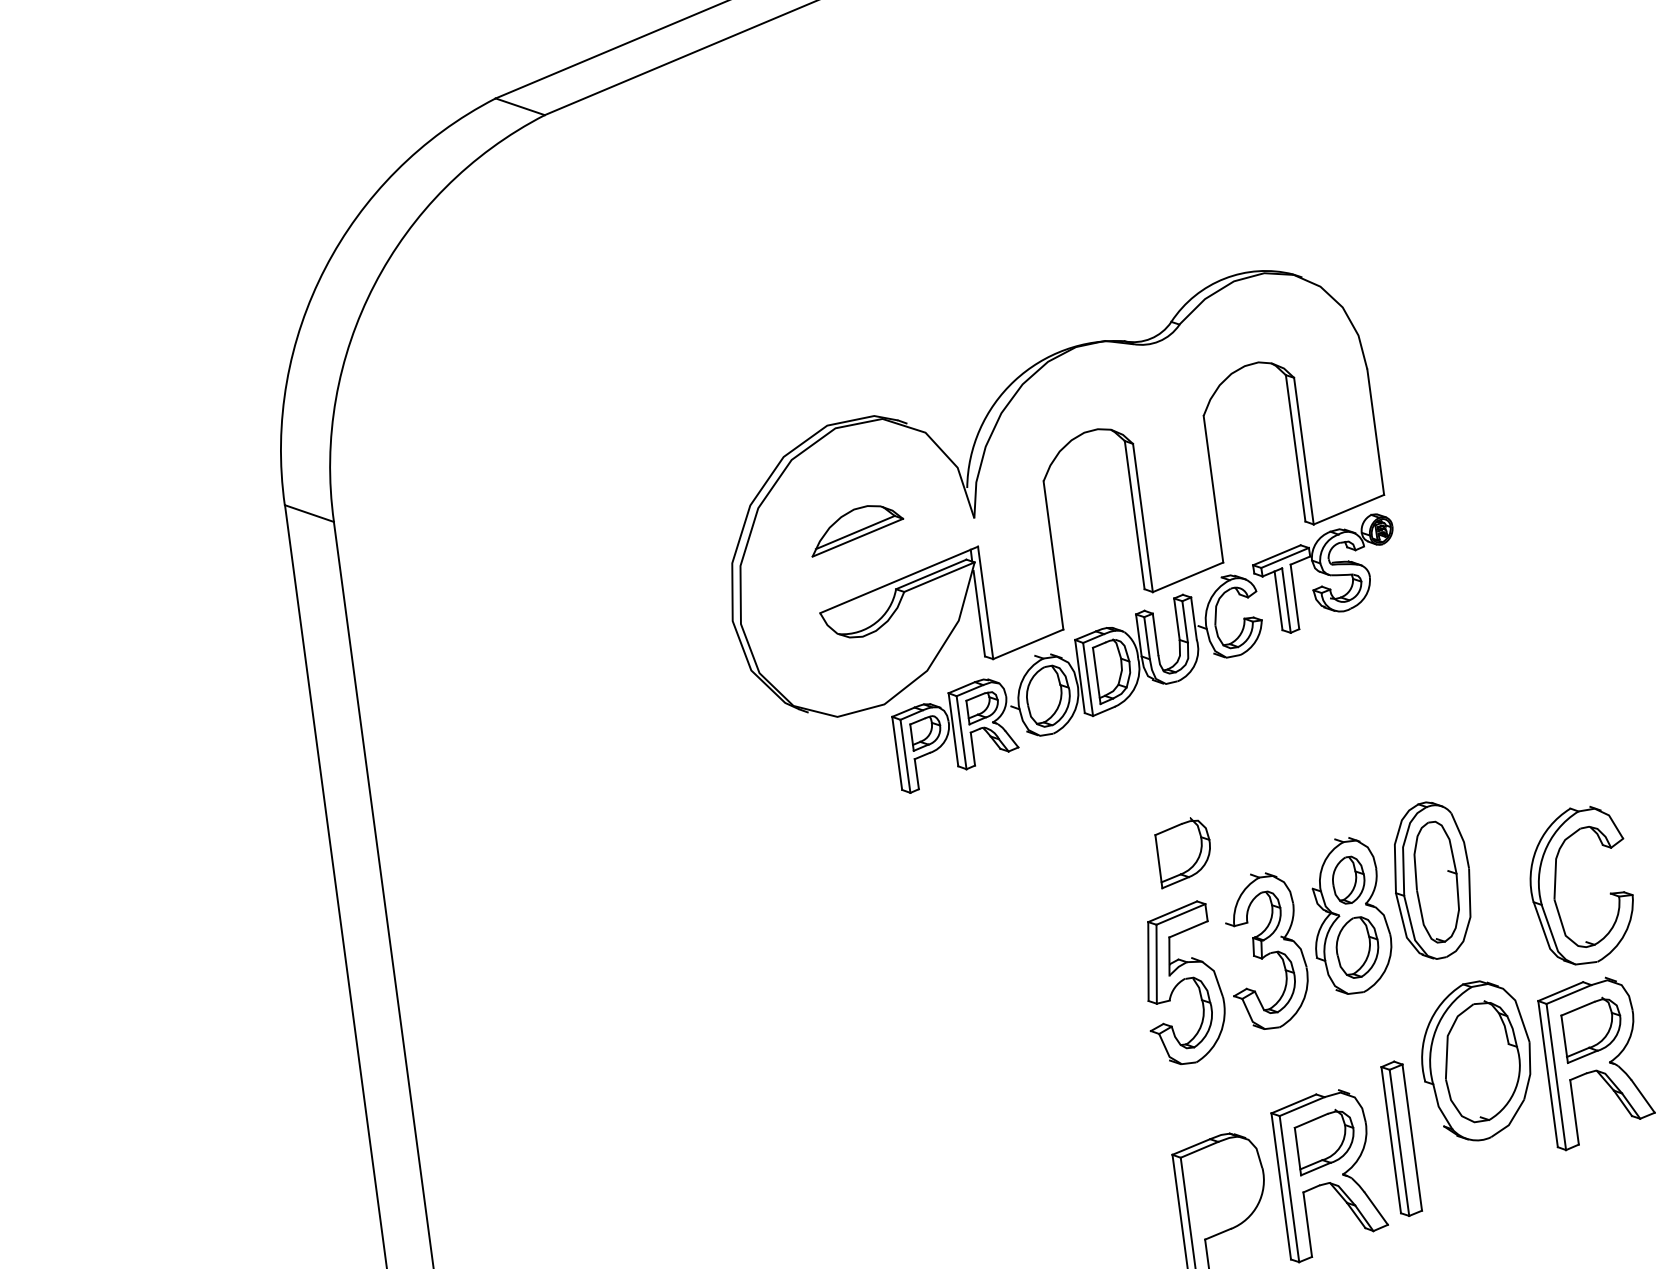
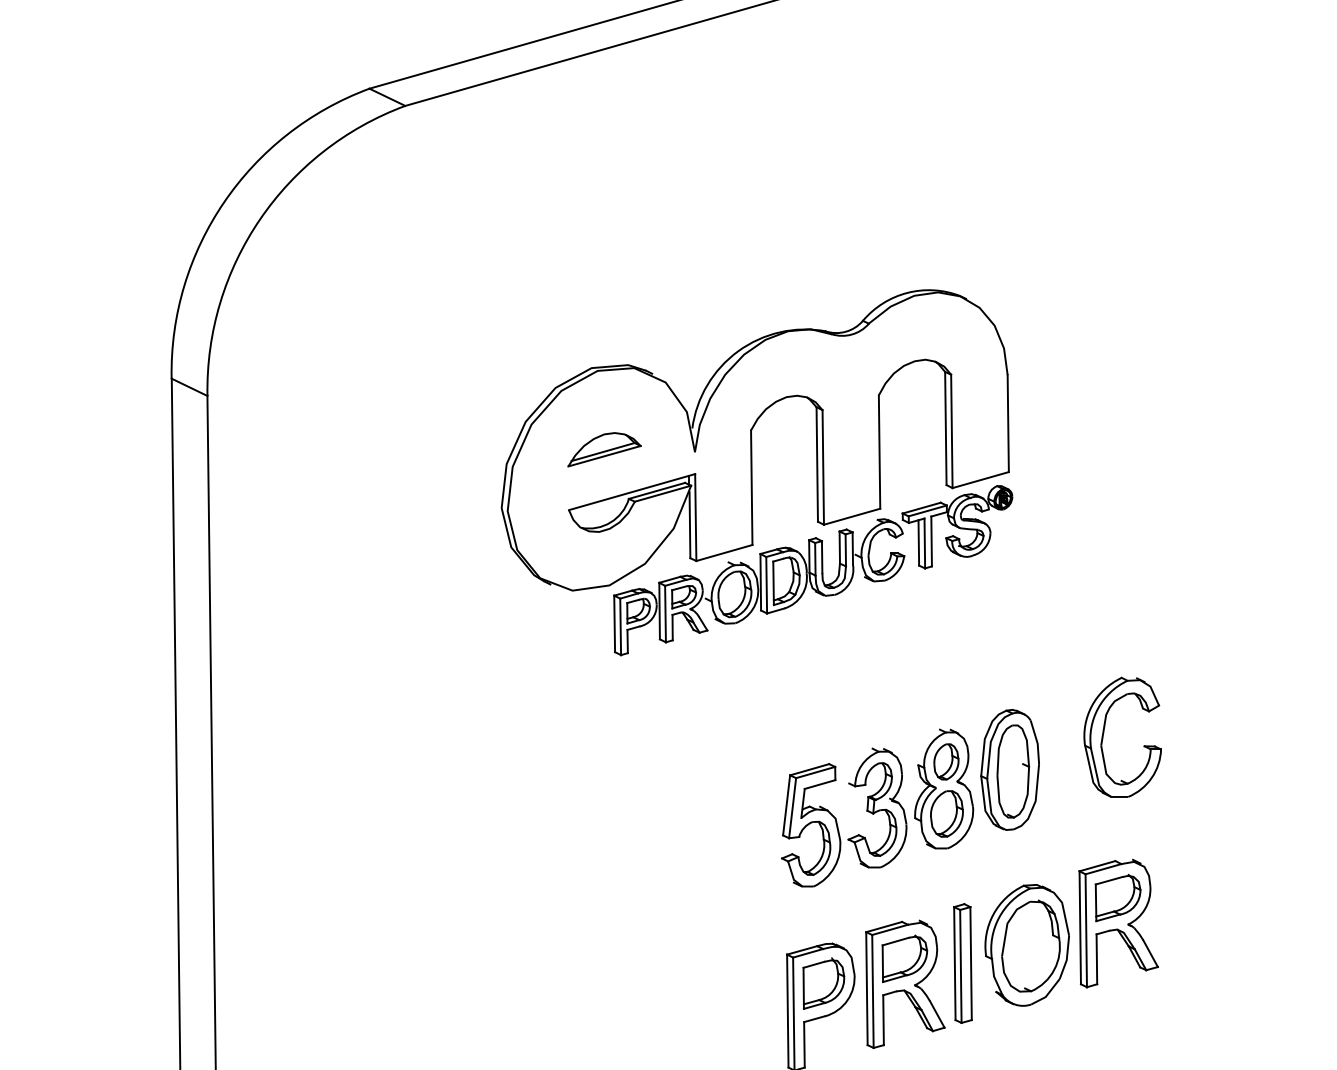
part: (1183, 852) -> (823, 983), moved
part: (1556, 883) -> (1104, 733), moved
part: (1475, 1061) -> (1026, 945), moved

